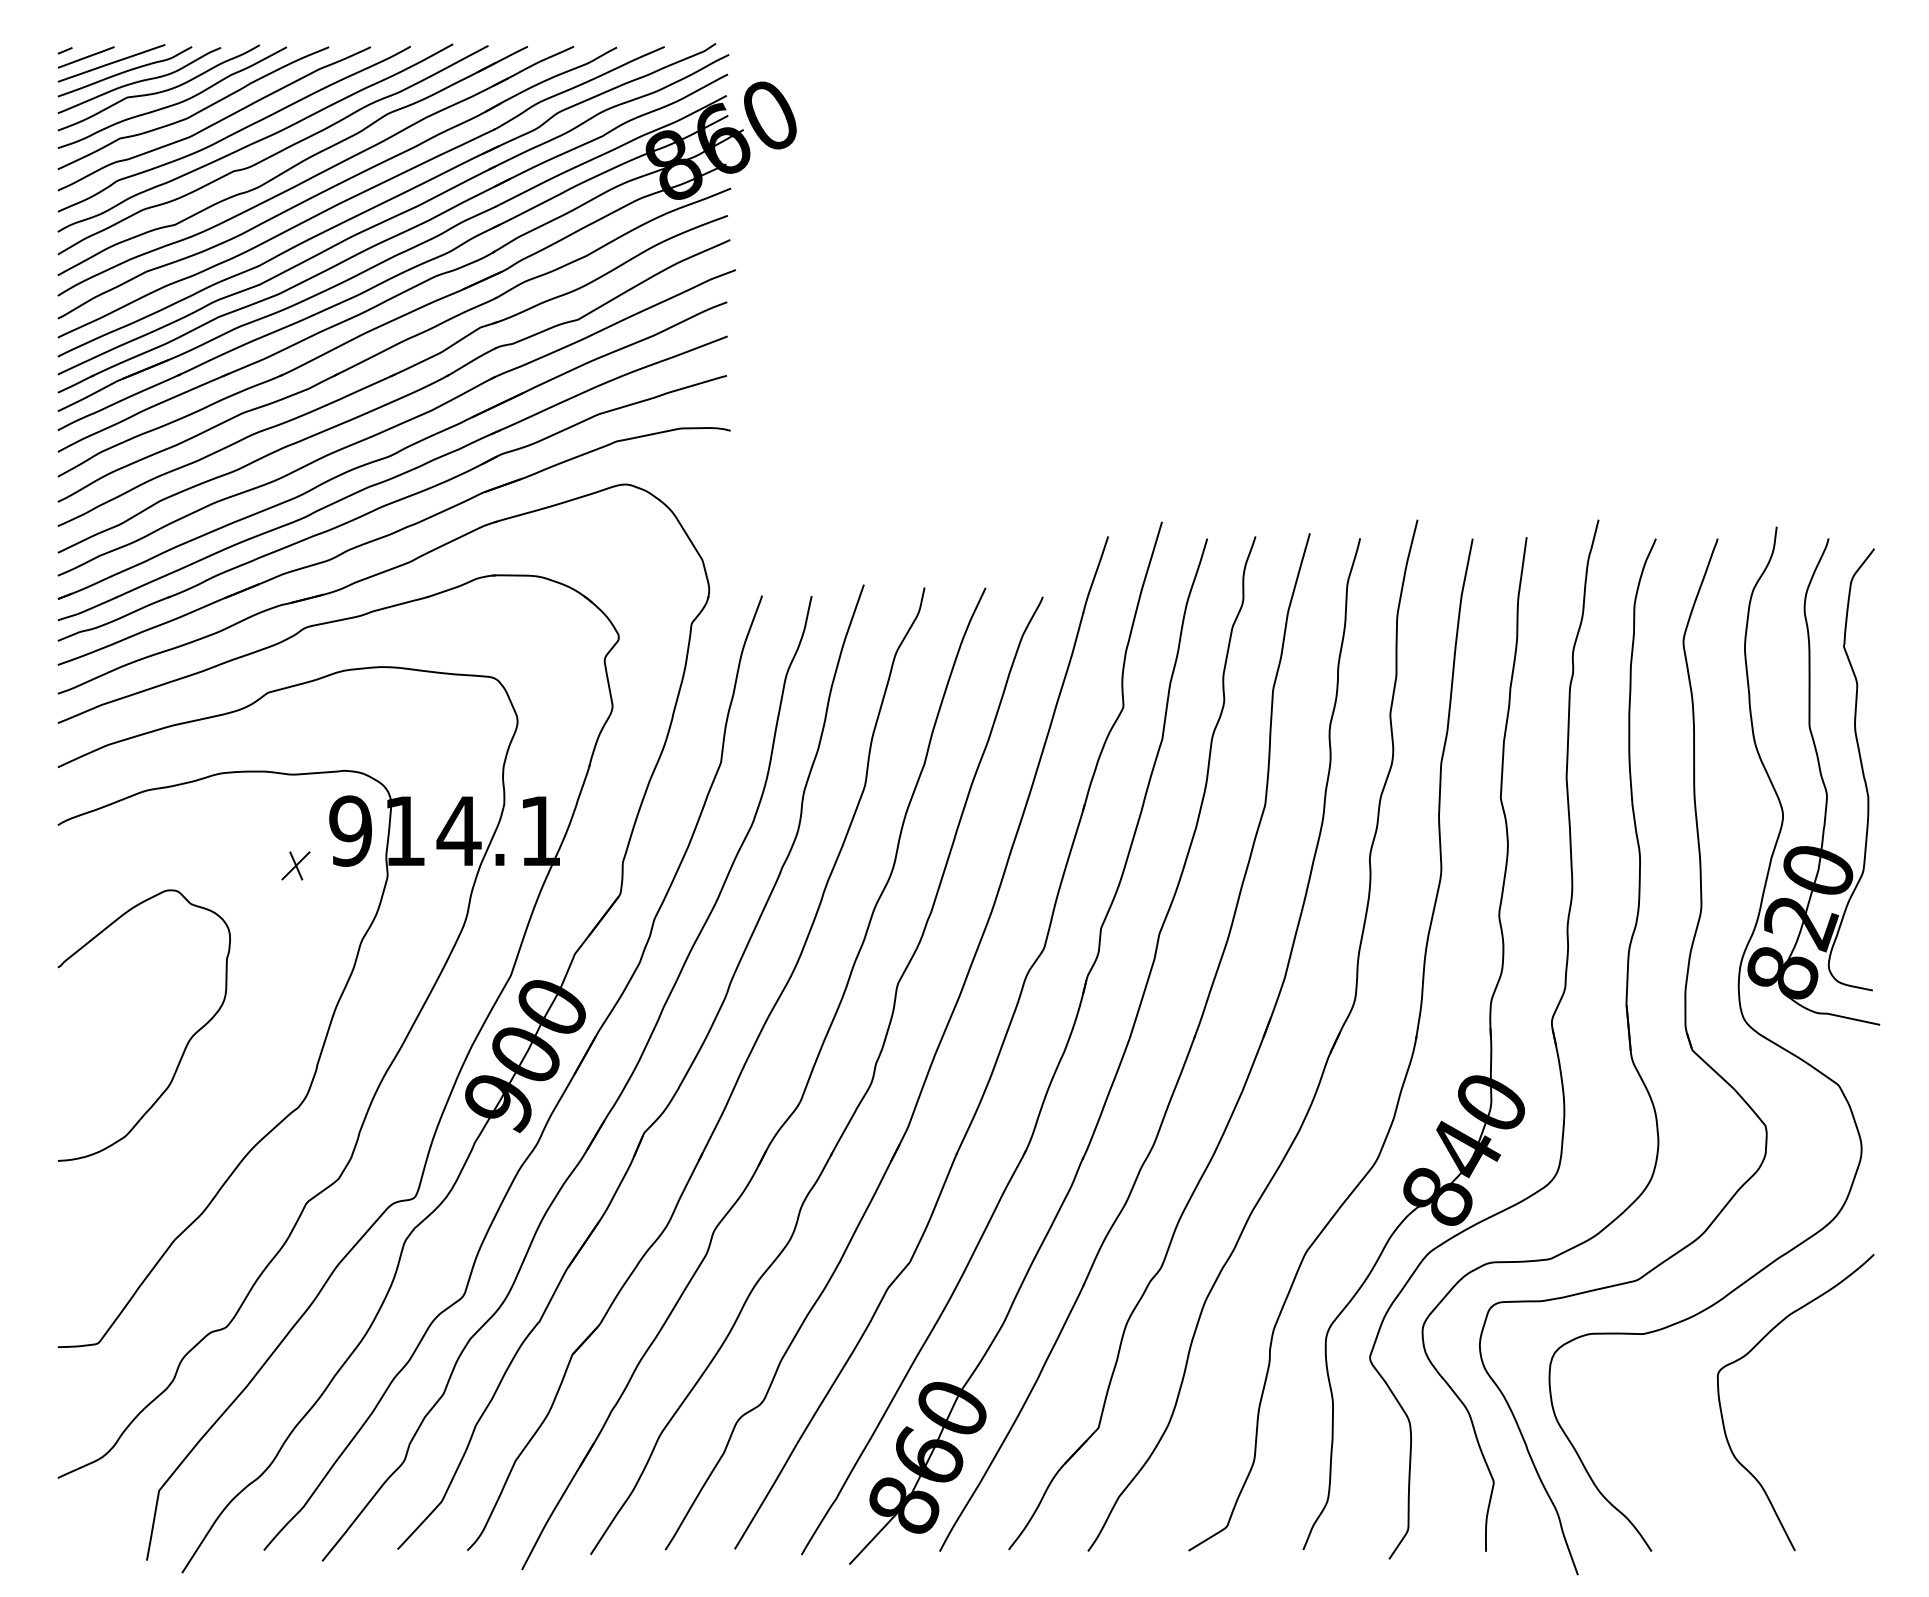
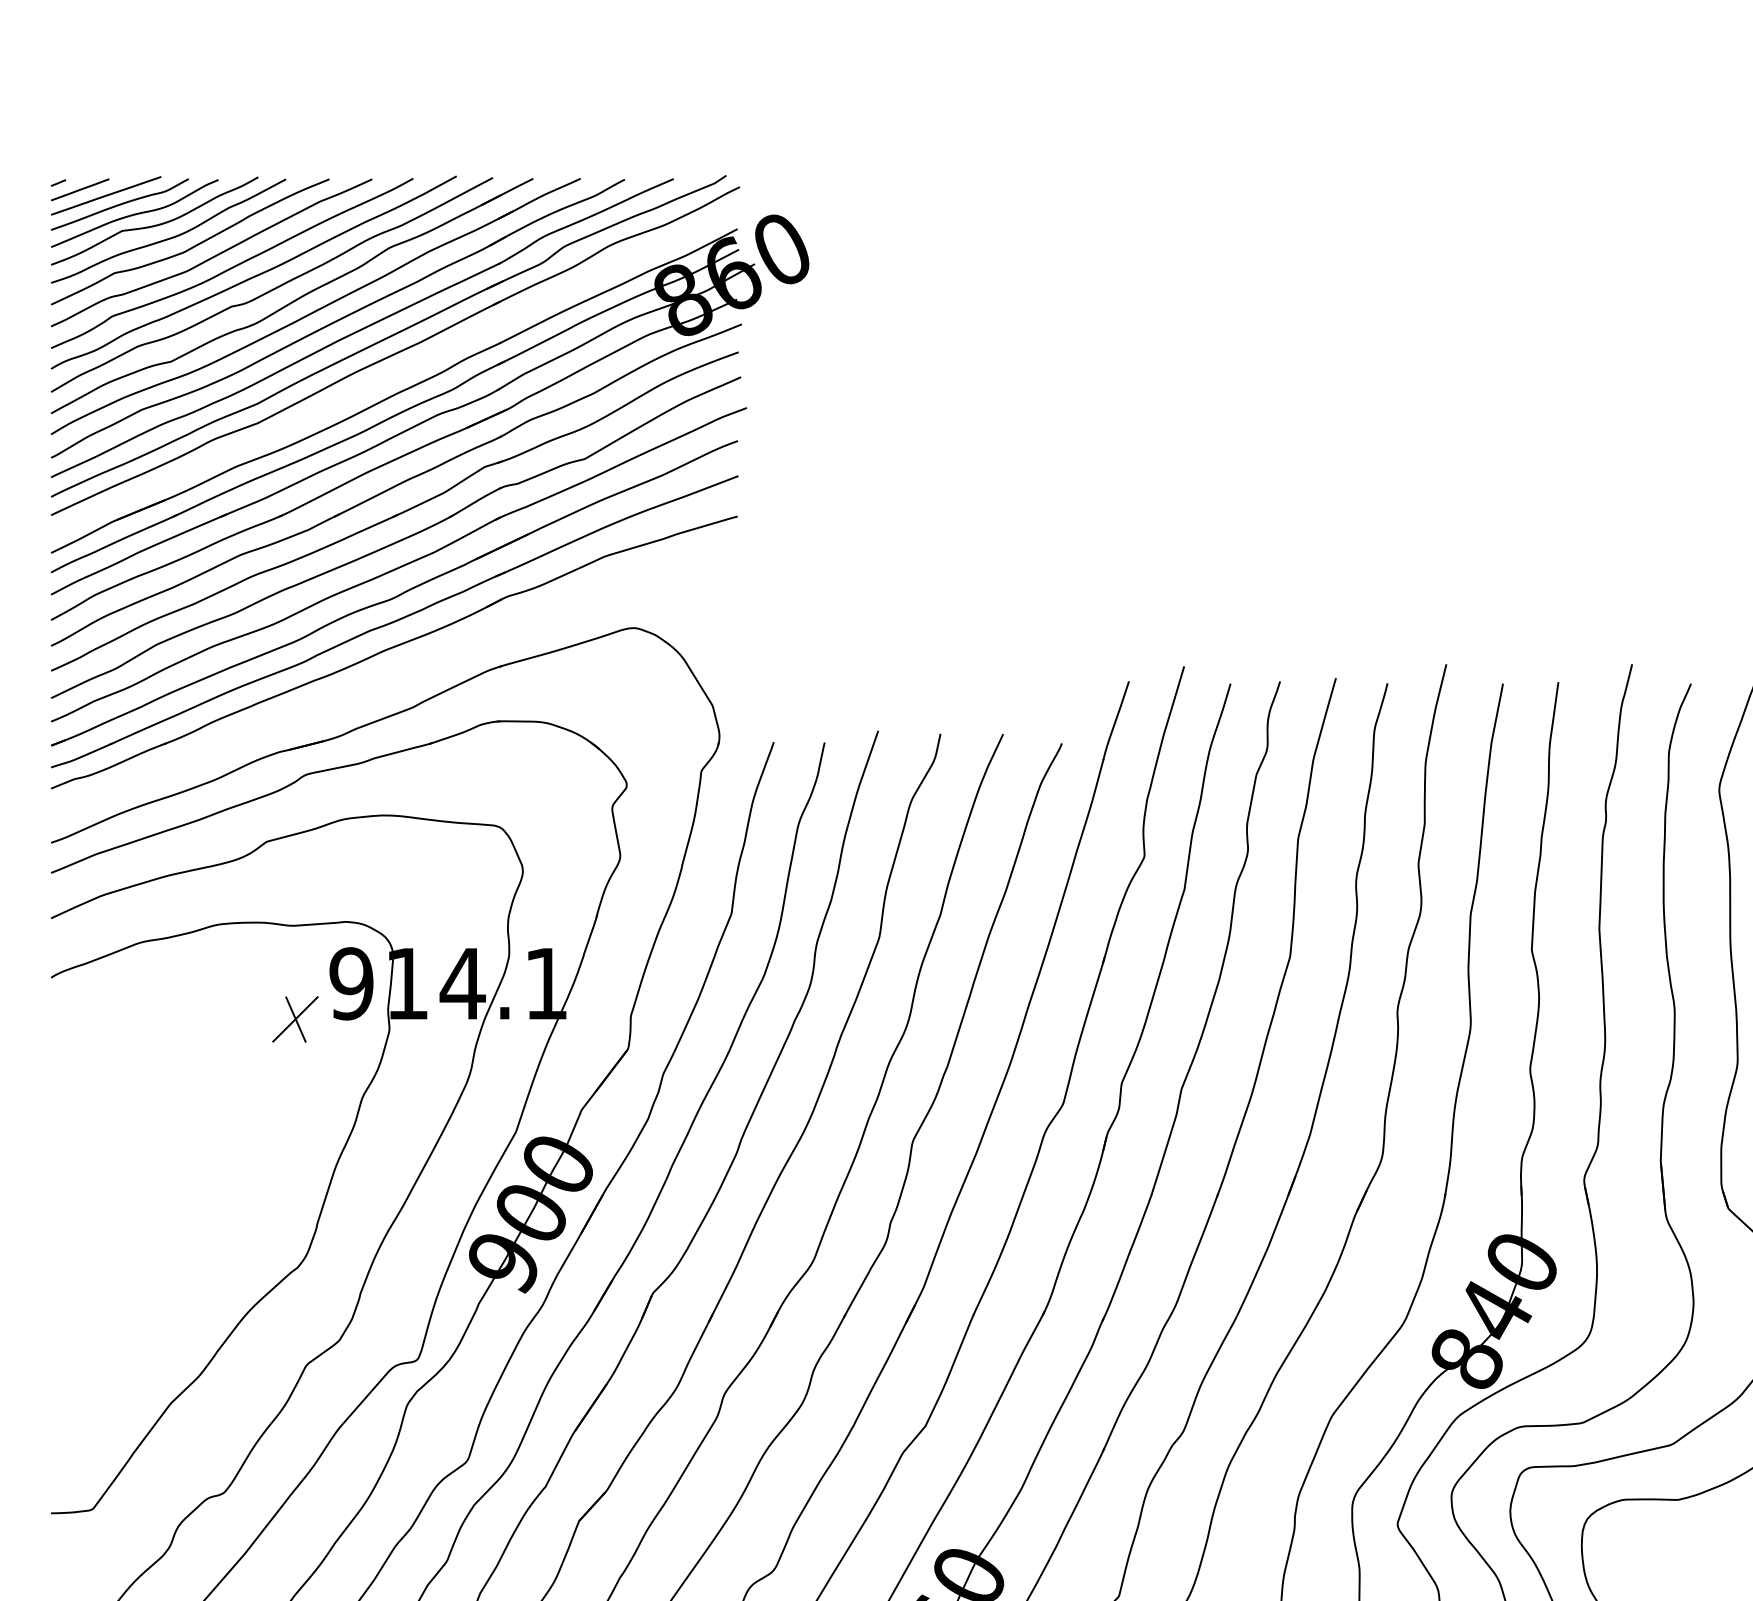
part: (392, 233) -> (394, 370), removed
part: (388, 536) -> (390, 681), removed
part: (295, 865) -> (294, 1019), size x1.6
curve: (185, 1045) -> (182, 1203), removed

